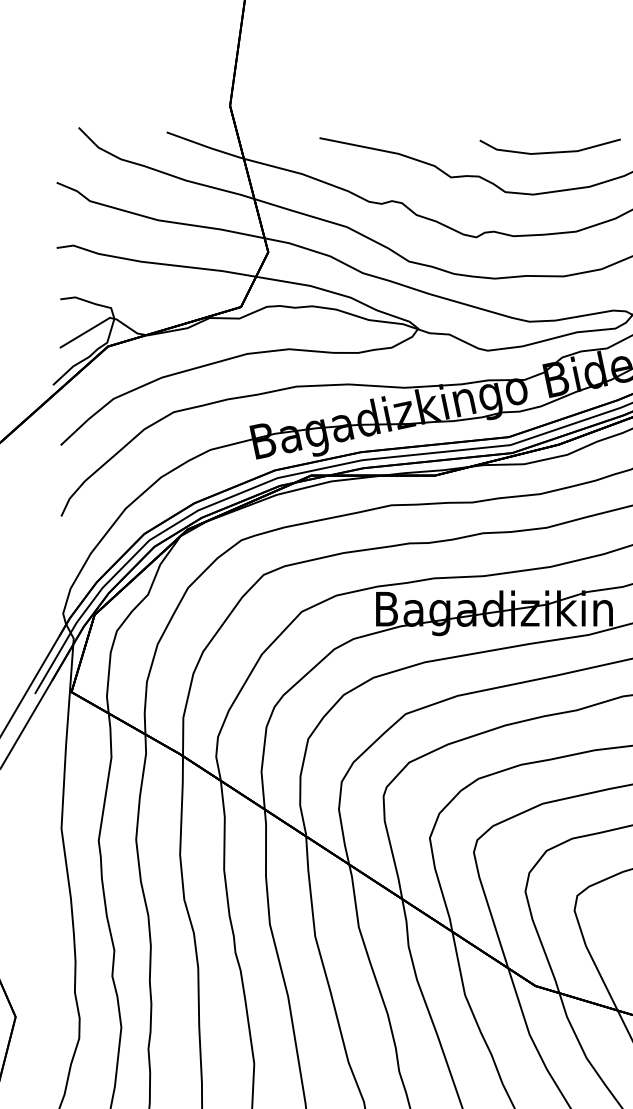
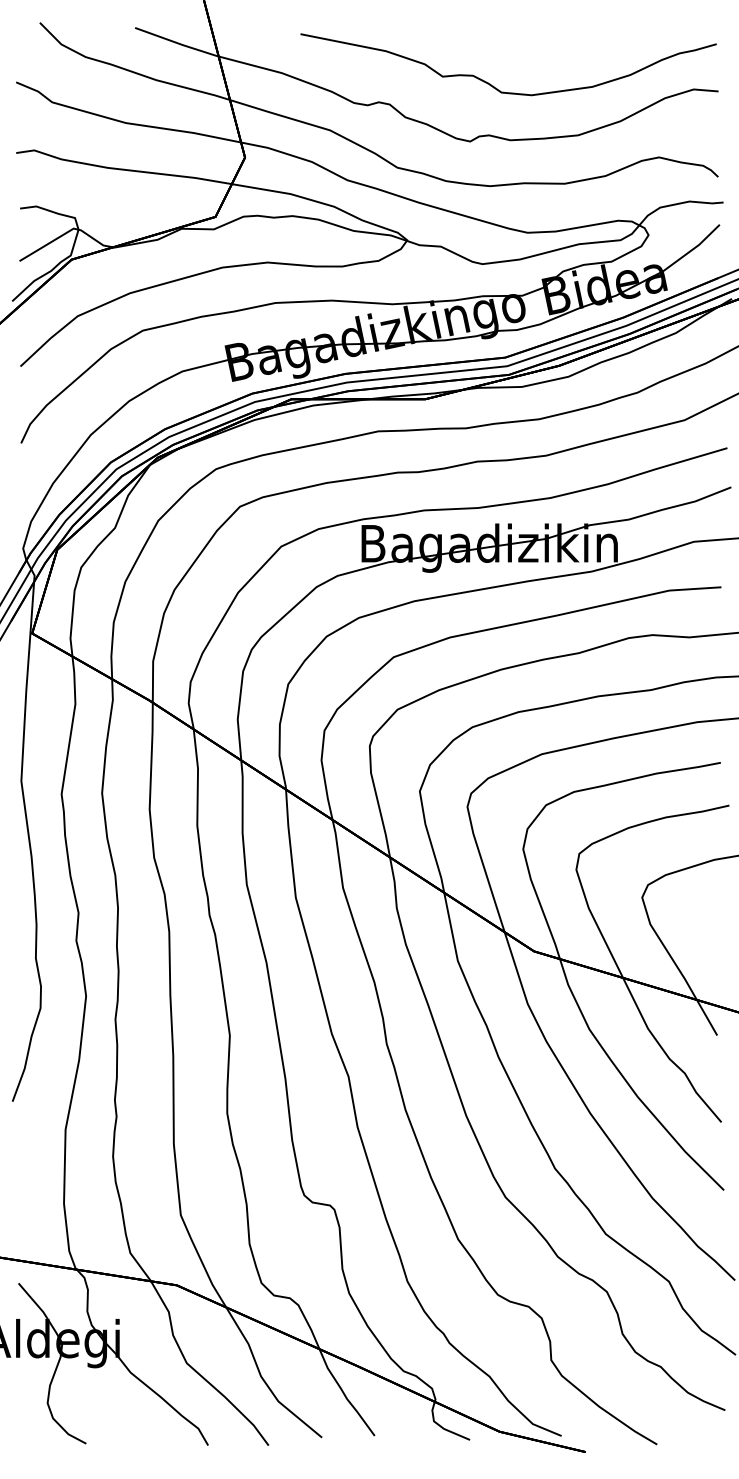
line: (549, 152) -> (549, 49), removed

